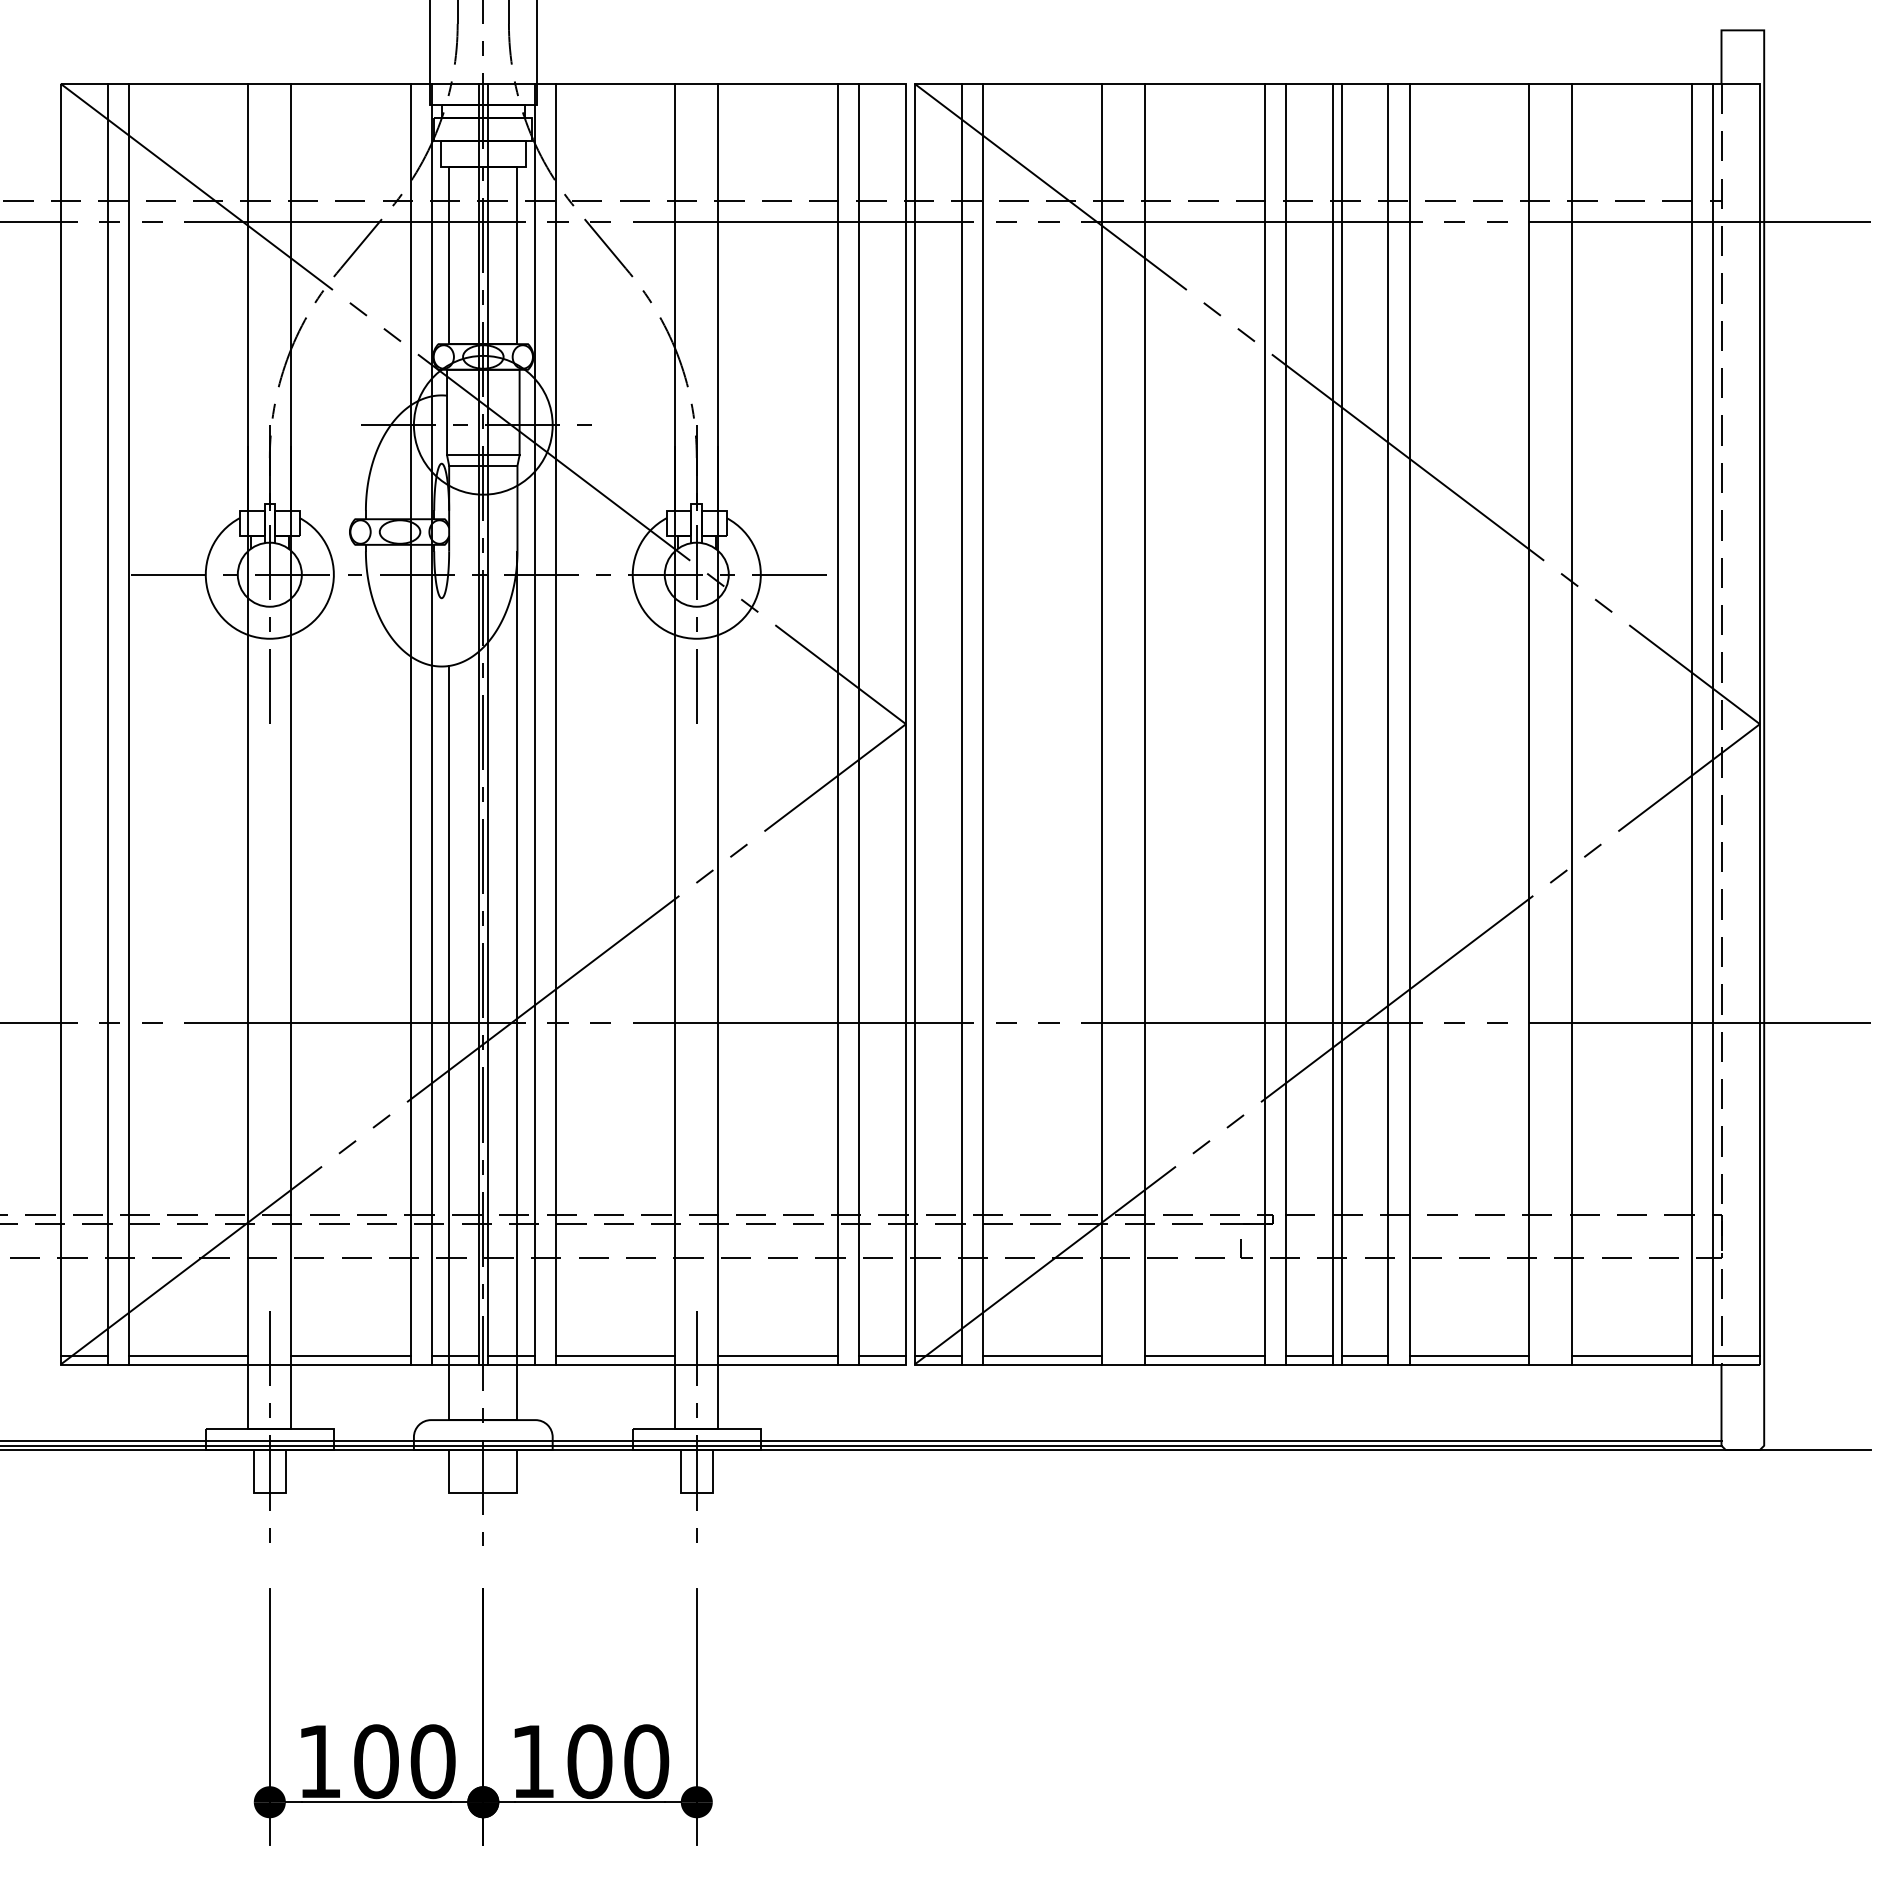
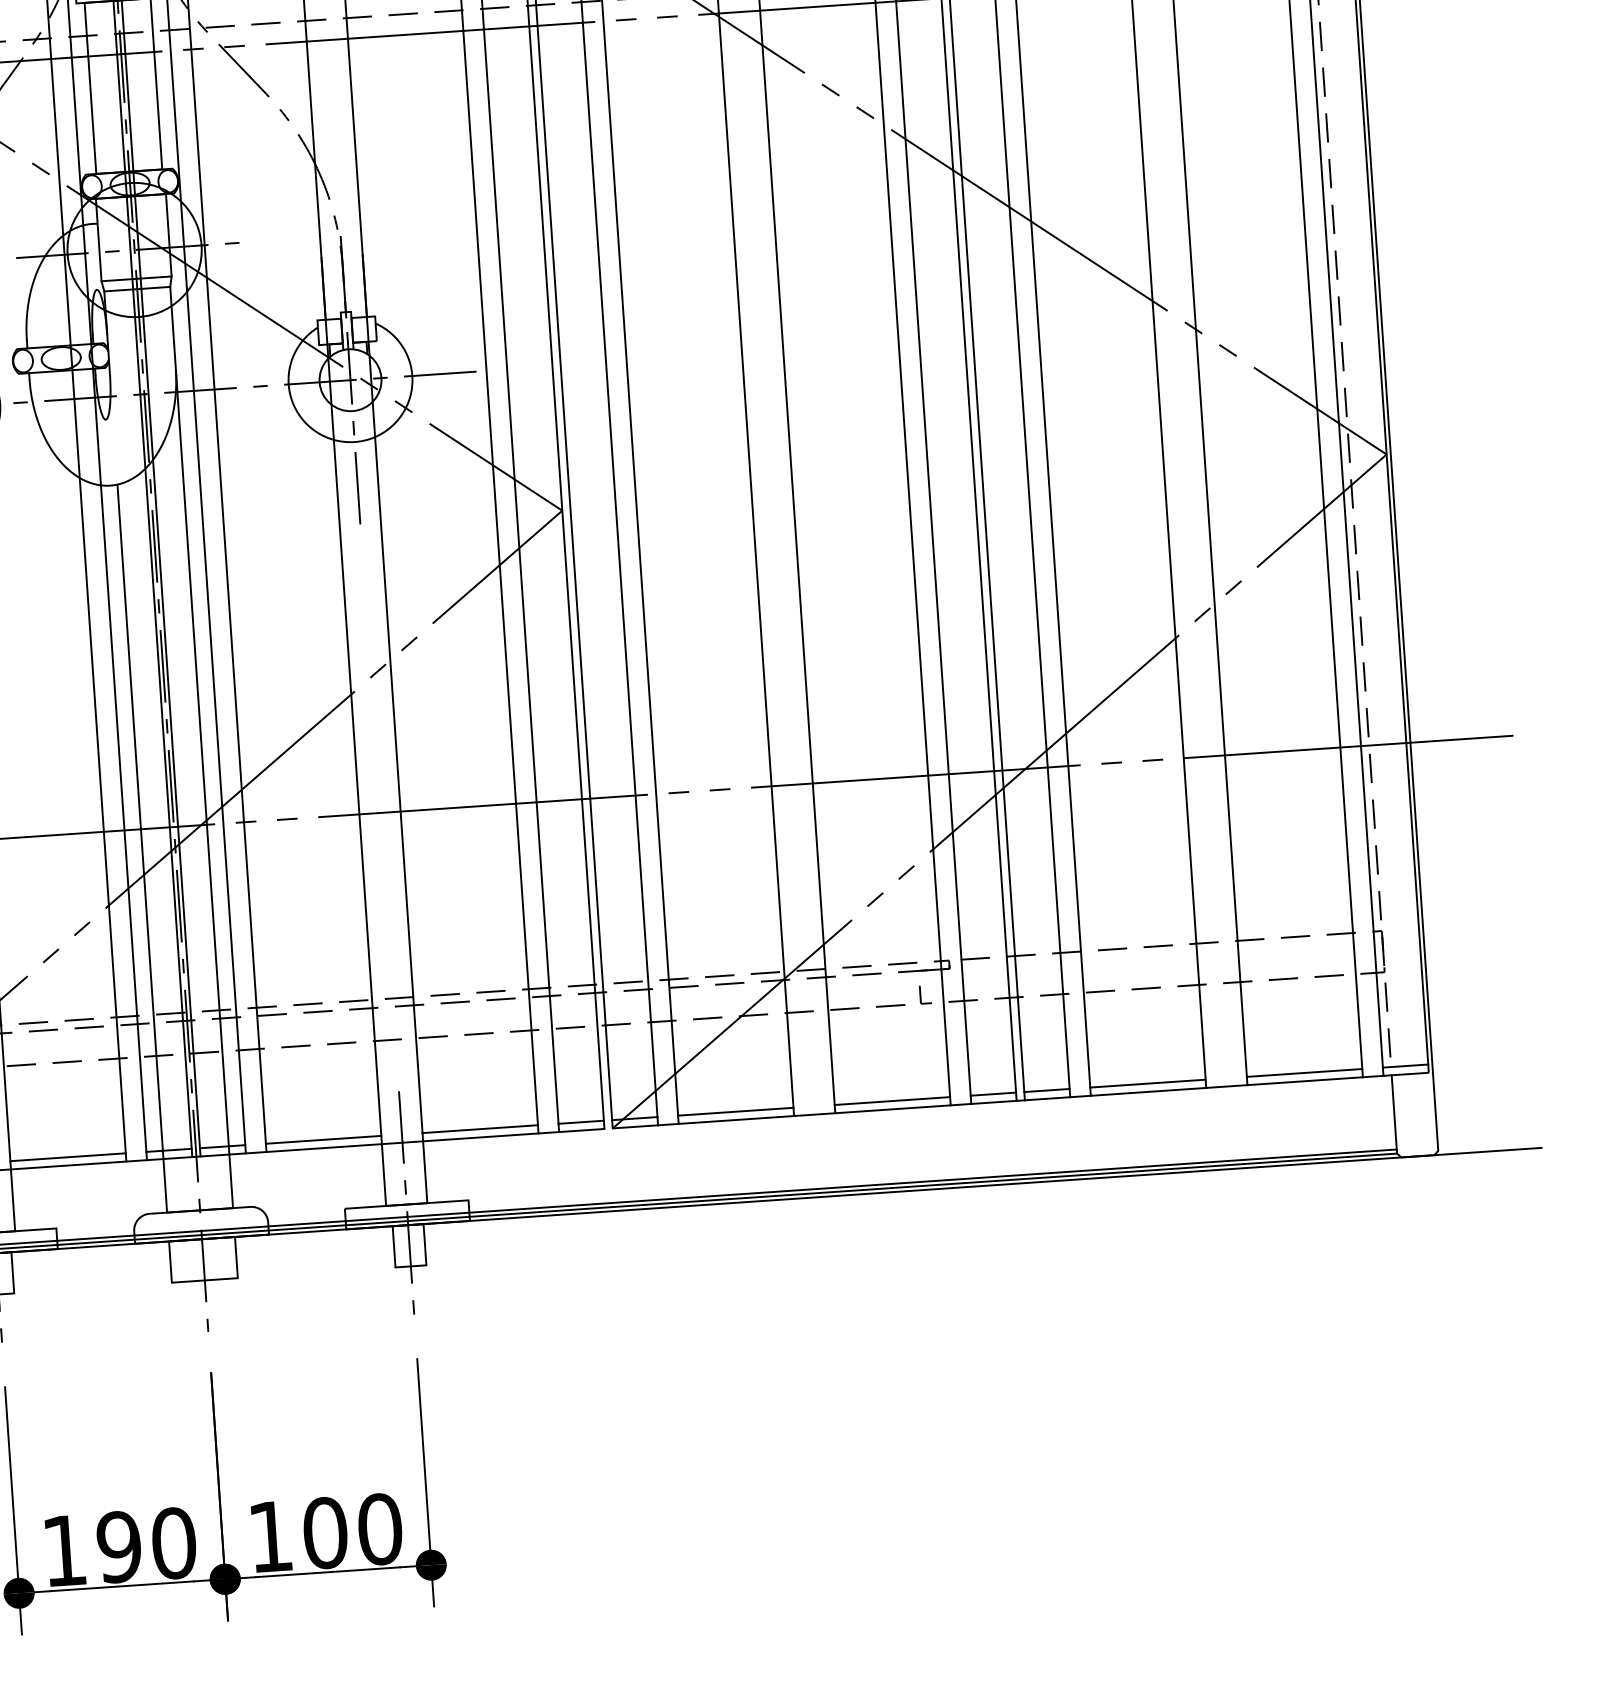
text: (375, 1761) -> (118, 1547), 100 -> 190

